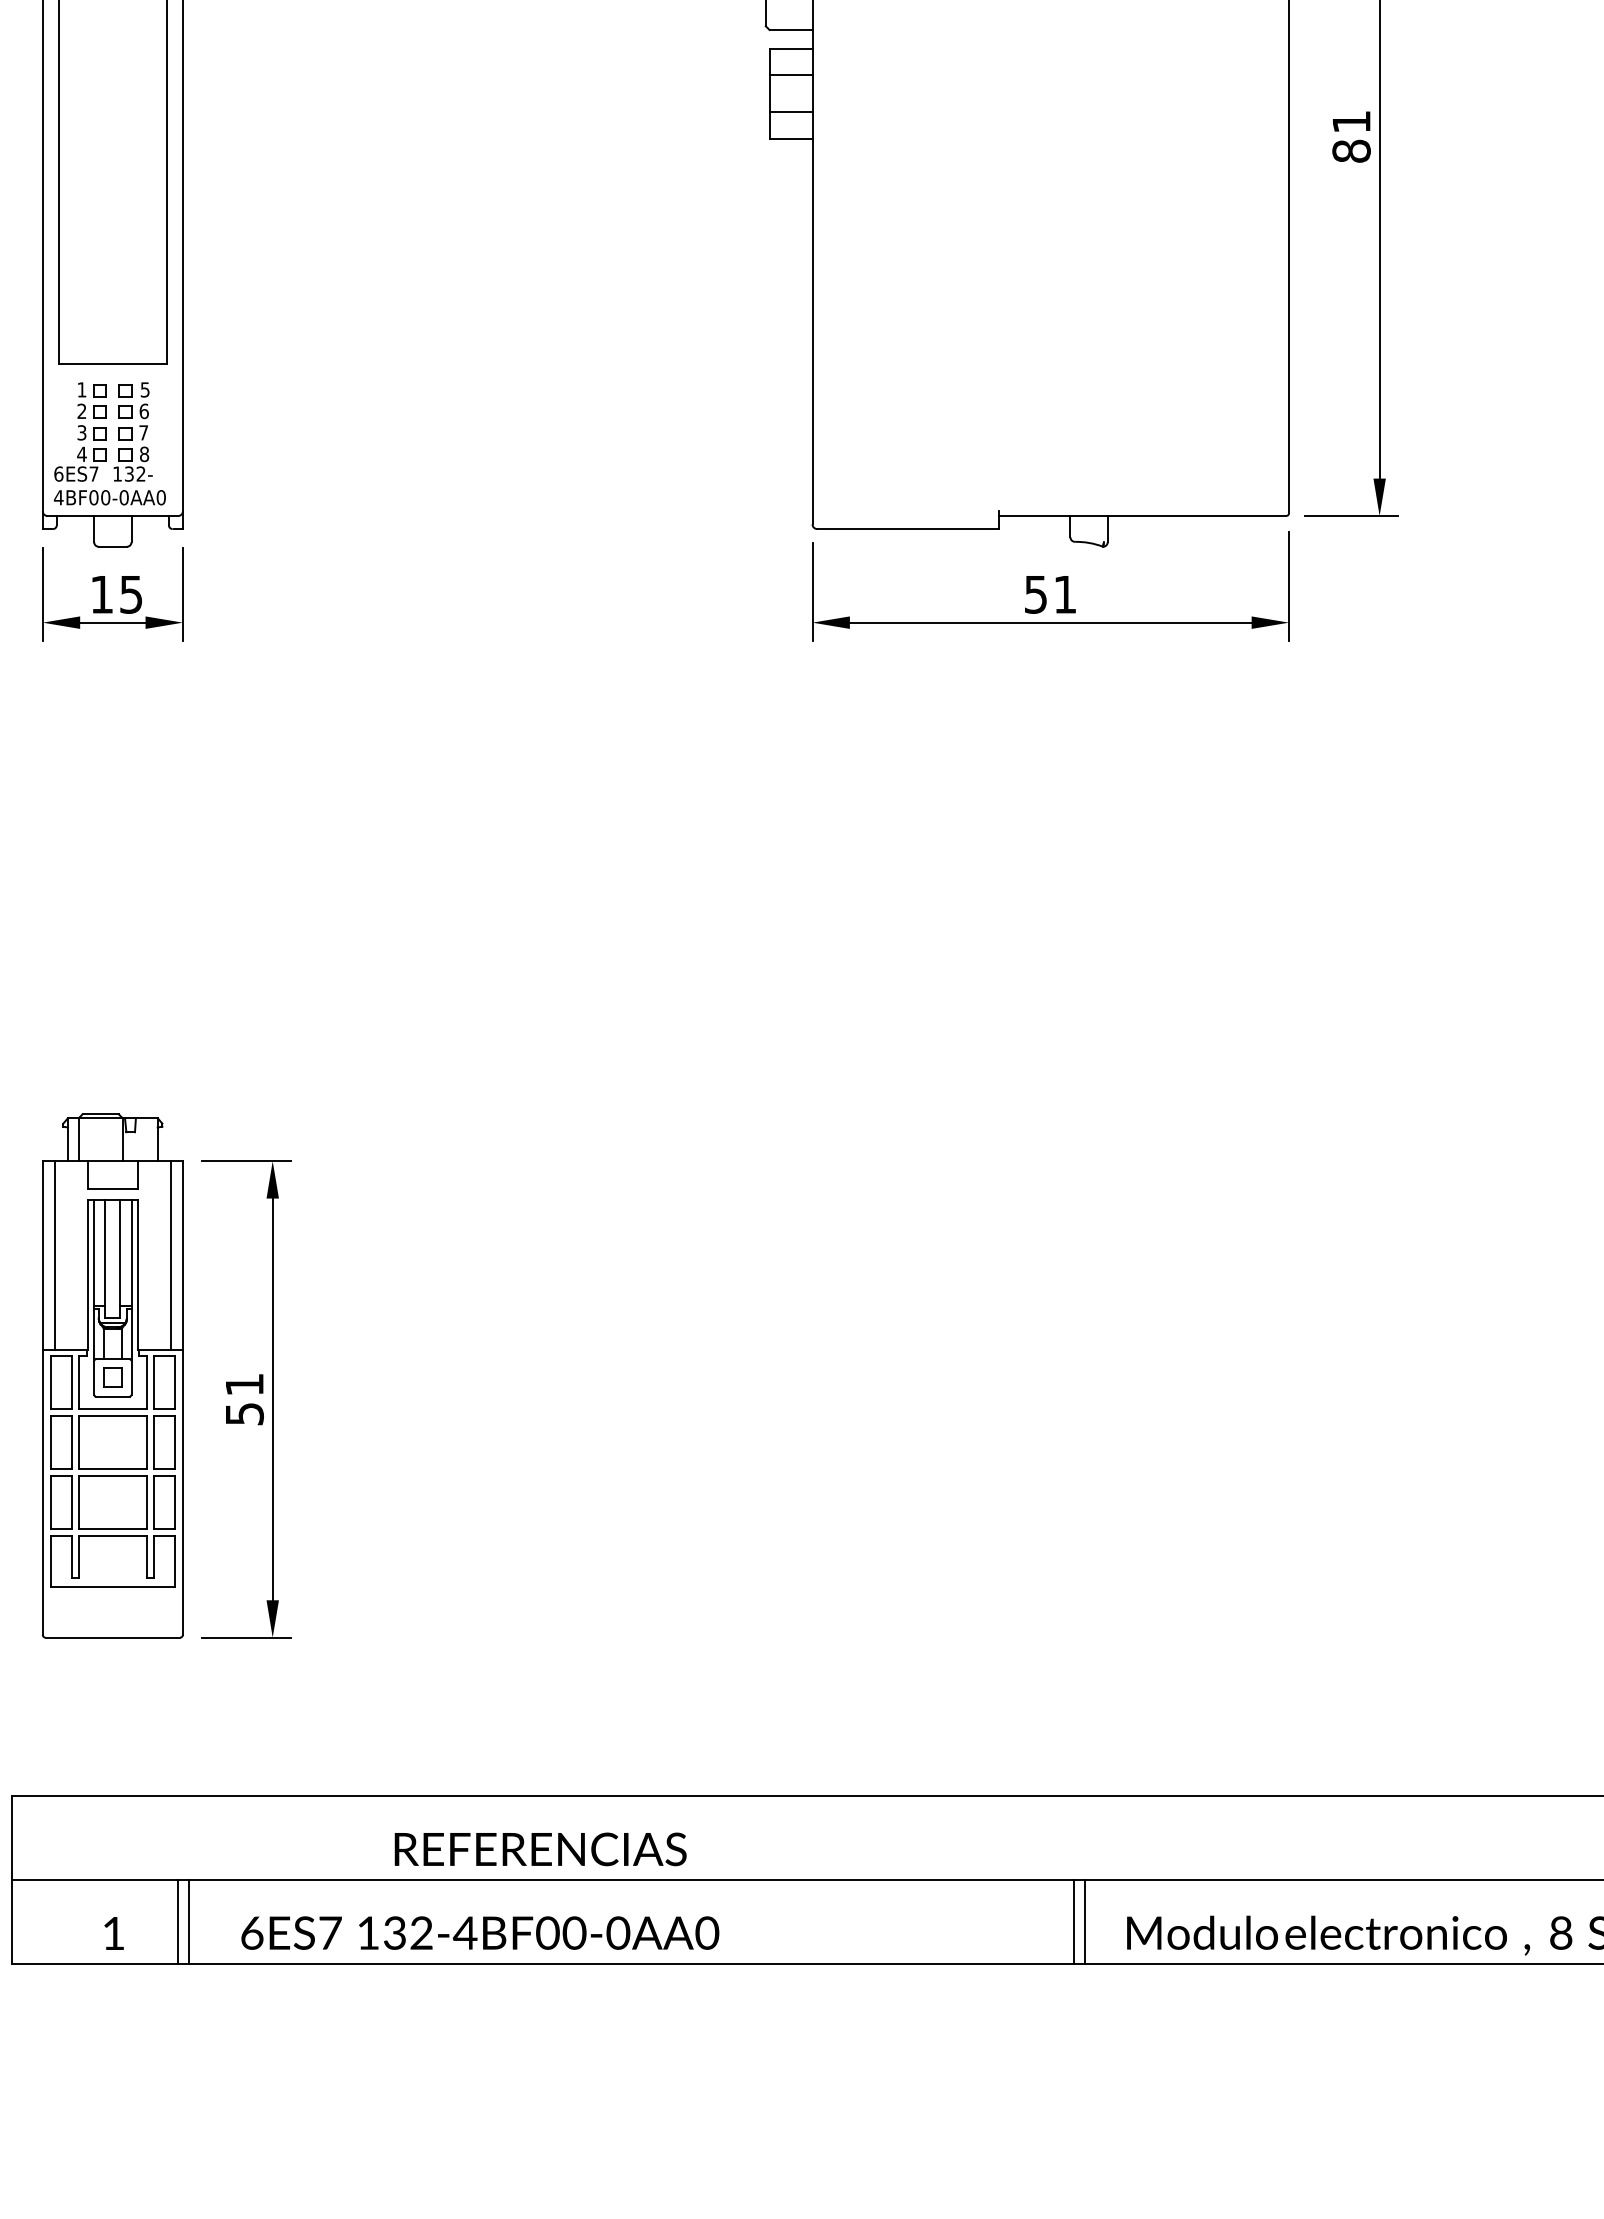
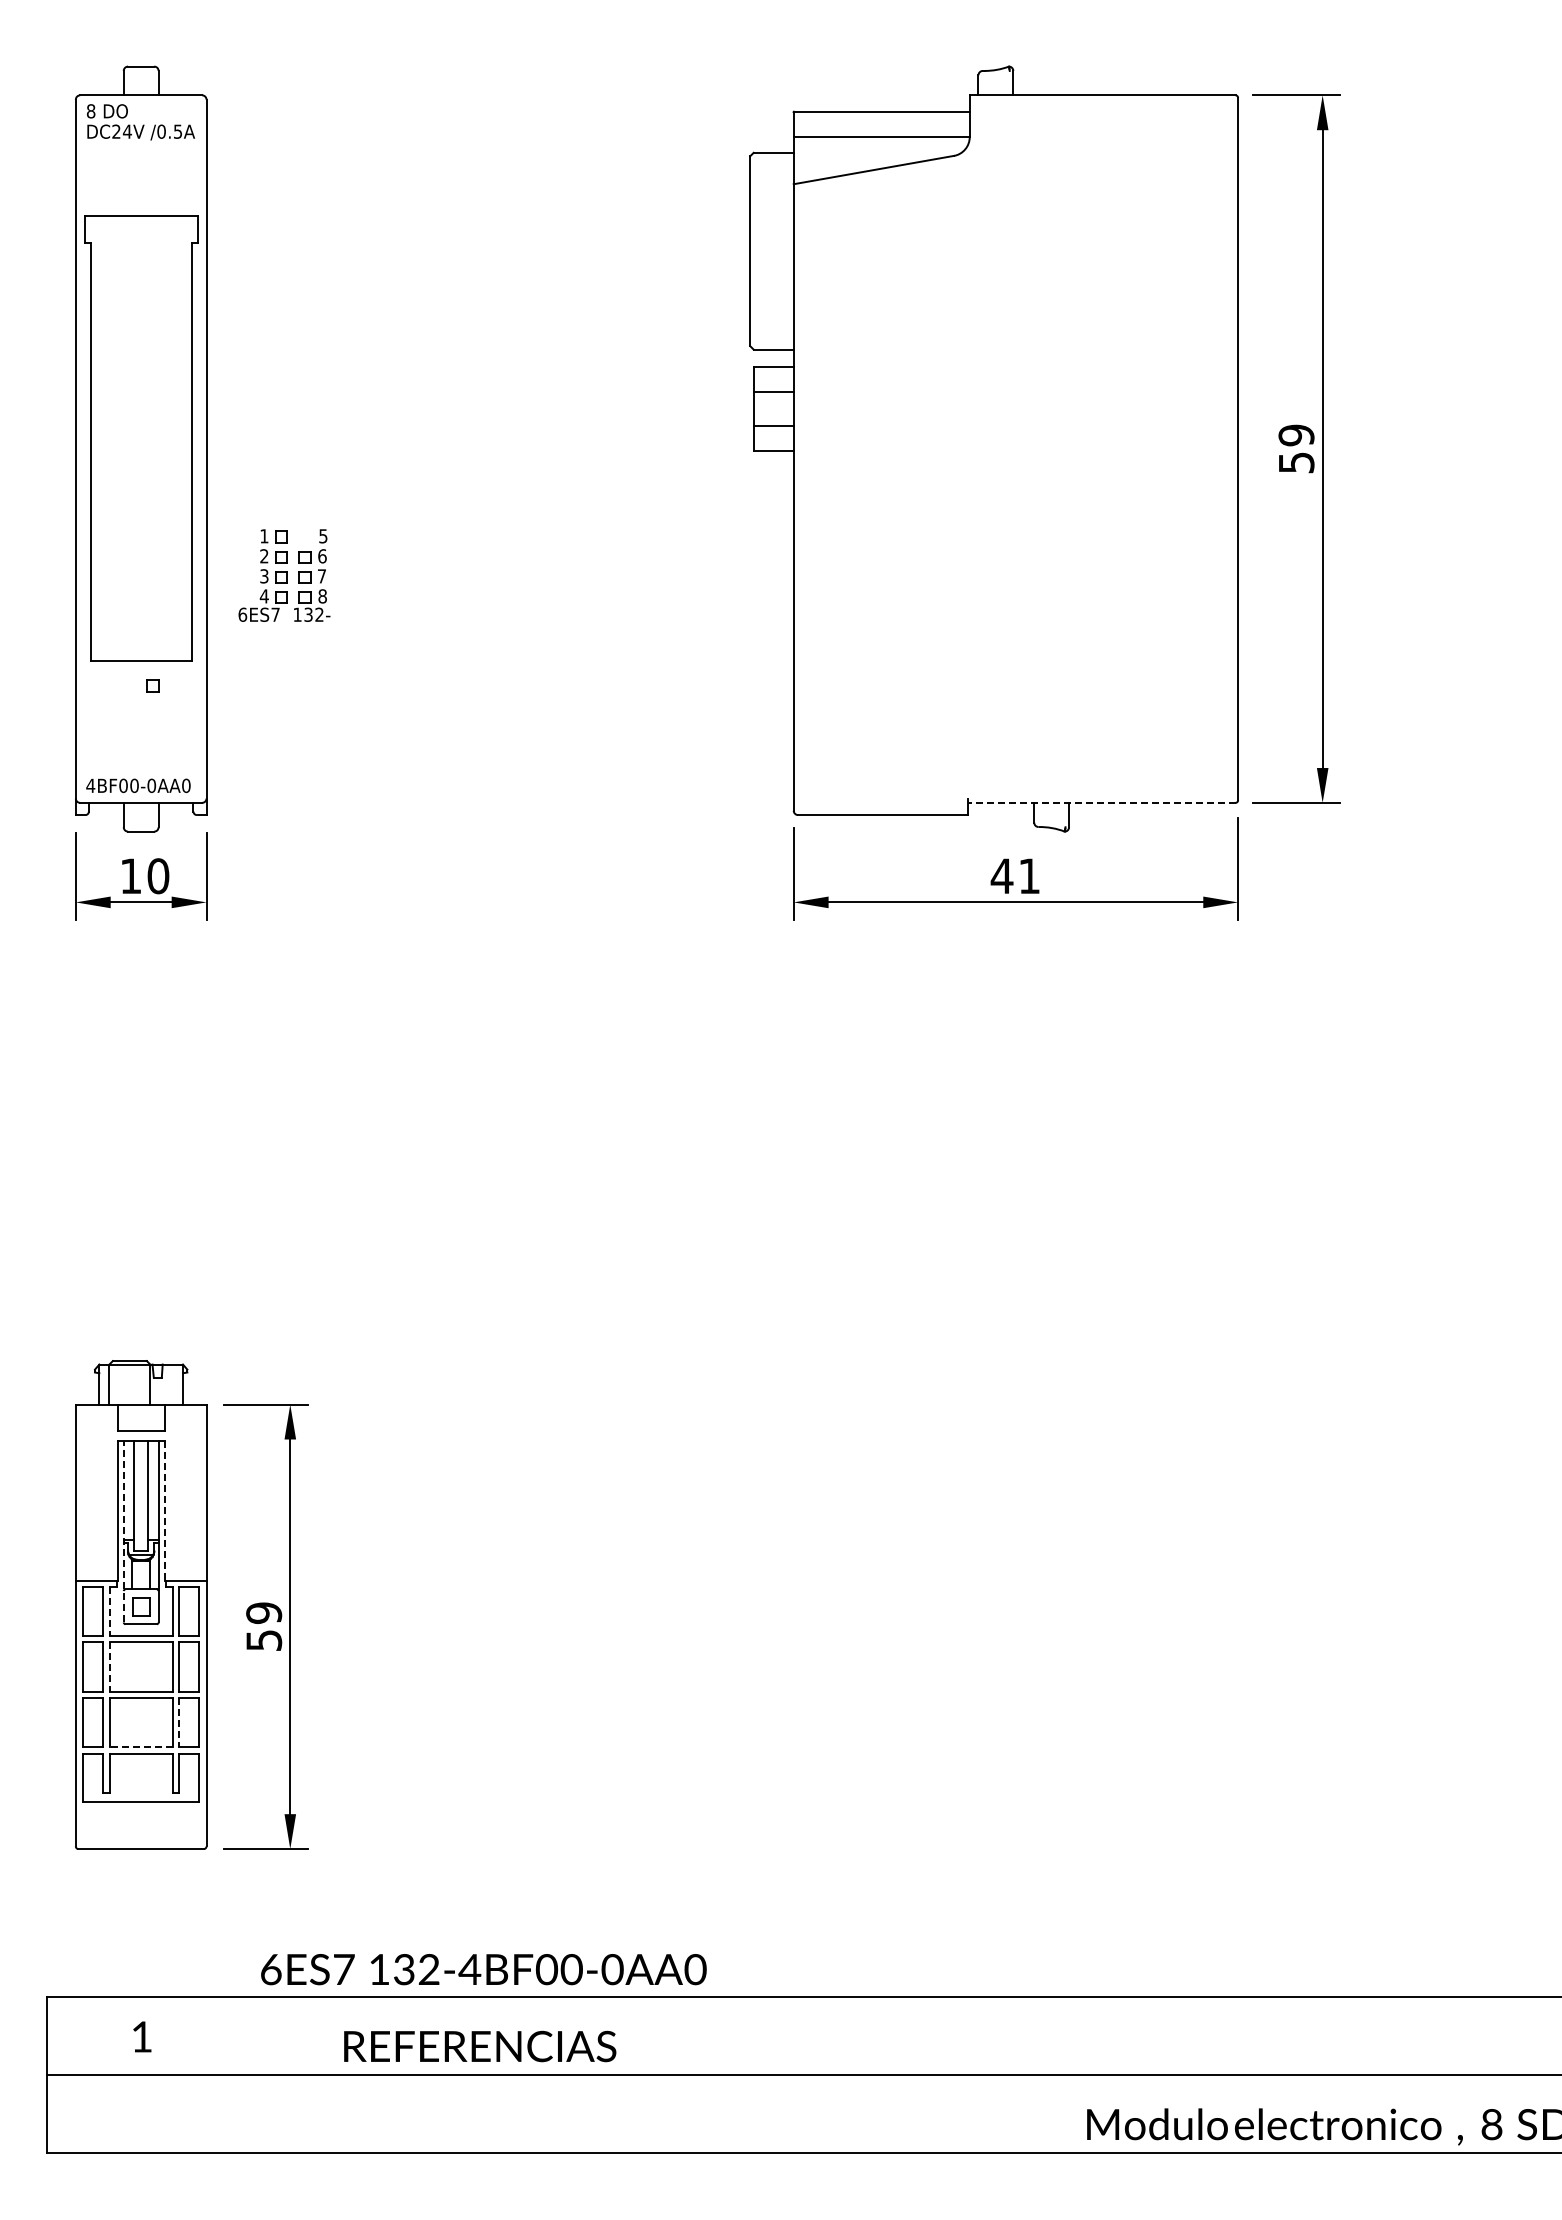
text: (1351, 136) -> (1296, 448), 81 -> 59
part: (103, 431) -> (284, 575), moved
line: (1142, 515) -> (1101, 802), solid -> dashed
text: (131, 594) -> (158, 876), 15 -> 10
text: (1035, 594) -> (1001, 876), 51 -> 41
line: (54, 1255) -> (86, 1492), removed
line: (171, 1255) -> (195, 1492), removed
line: (137, 1274) -> (164, 1510), solid -> dashed
line: (93, 1297) -> (123, 1531), solid -> dashed
line: (78, 1382) -> (109, 1611), solid -> dashed
text: (245, 1385) -> (264, 1613), 51 -> 59
line: (78, 1441) -> (109, 1666), solid -> dashed
line: (153, 1501) -> (179, 1722), solid -> dashed
line: (113, 1528) -> (141, 1747), solid -> dashed
text: (541, 1849) -> (480, 2046), moved
line: (177, 1921) -> (201, 2113), removed
line: (189, 1921) -> (212, 2113), removed
line: (1073, 1921) -> (1037, 2113), removed
line: (1085, 1921) -> (1048, 2113), removed
text: (114, 1933) -> (142, 2036), moved
text: (479, 1933) -> (483, 1969), moved

